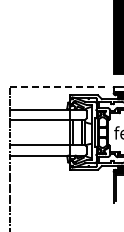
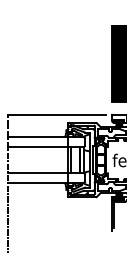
line: (58, 86) -> (56, 114), dashed -> solid

